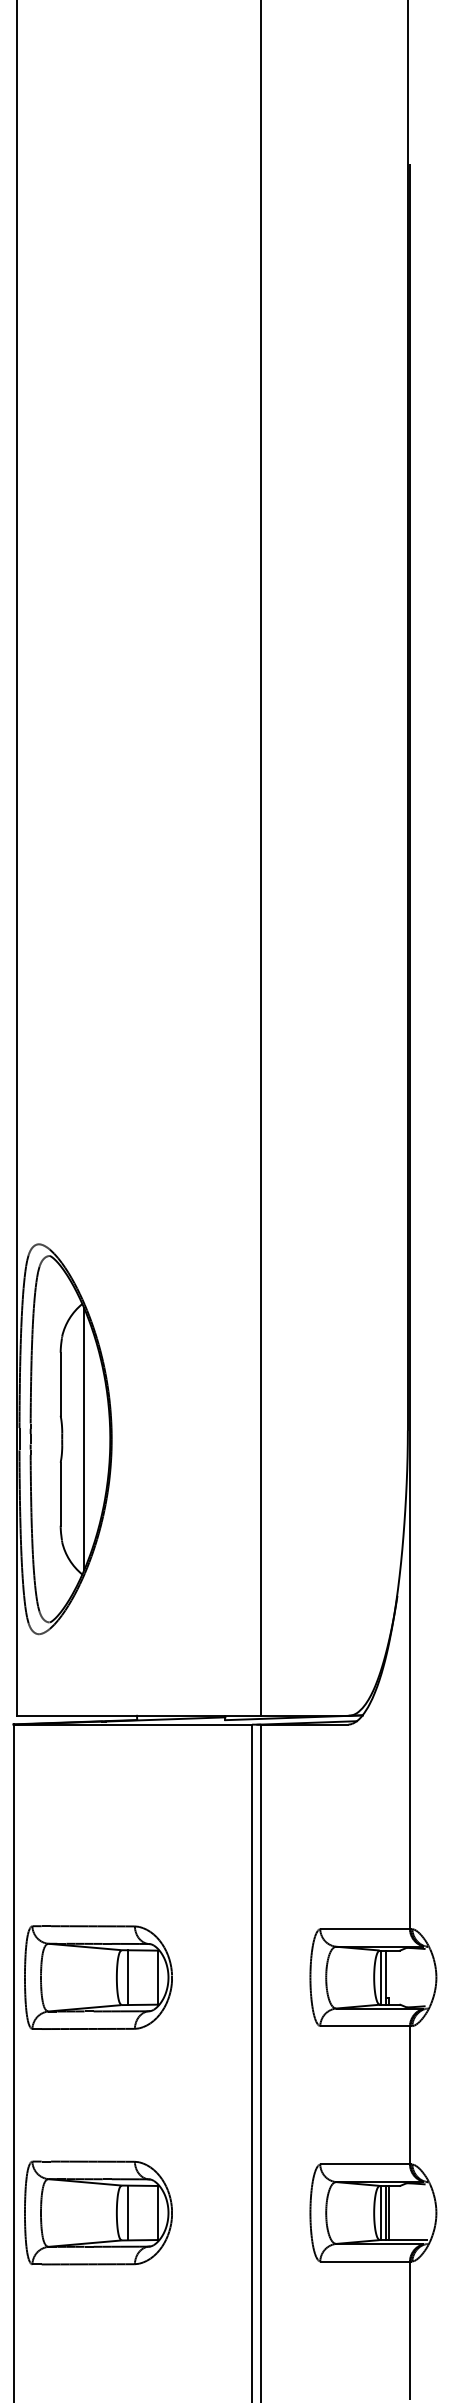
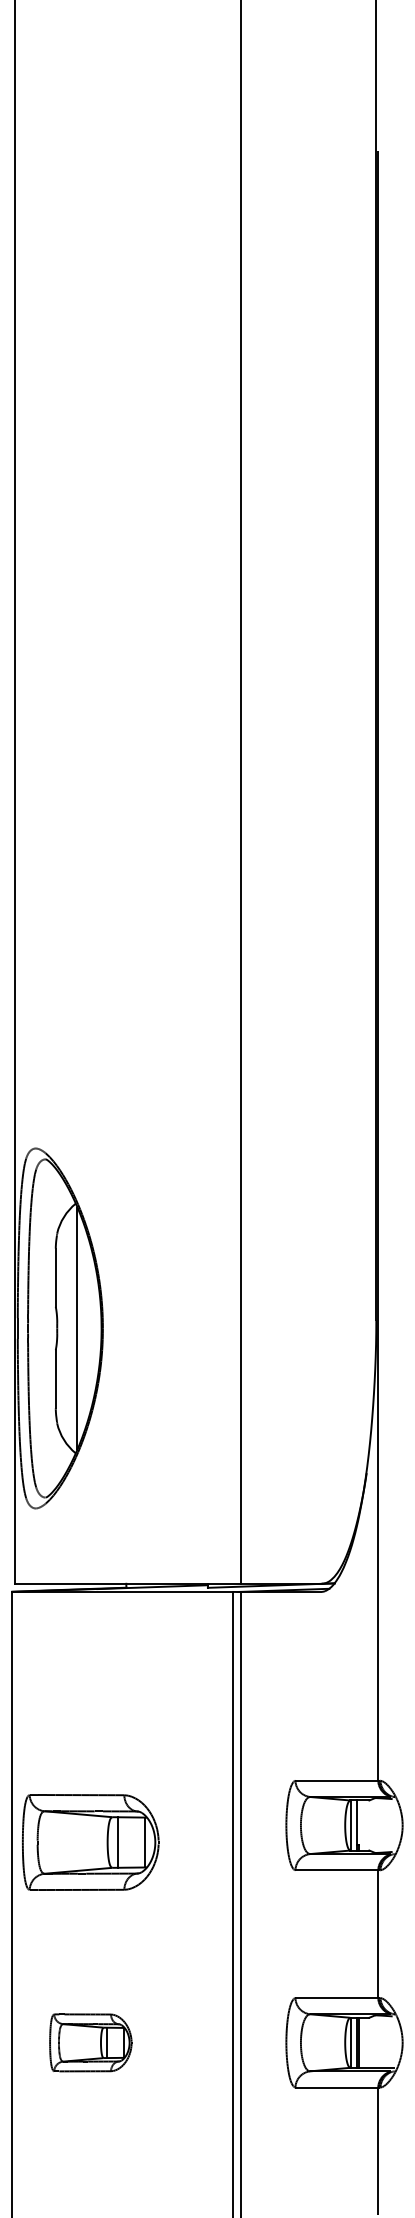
part: (98, 1977) -> (90, 1842), moved
part: (98, 2212) -> (90, 2042), size x0.6

